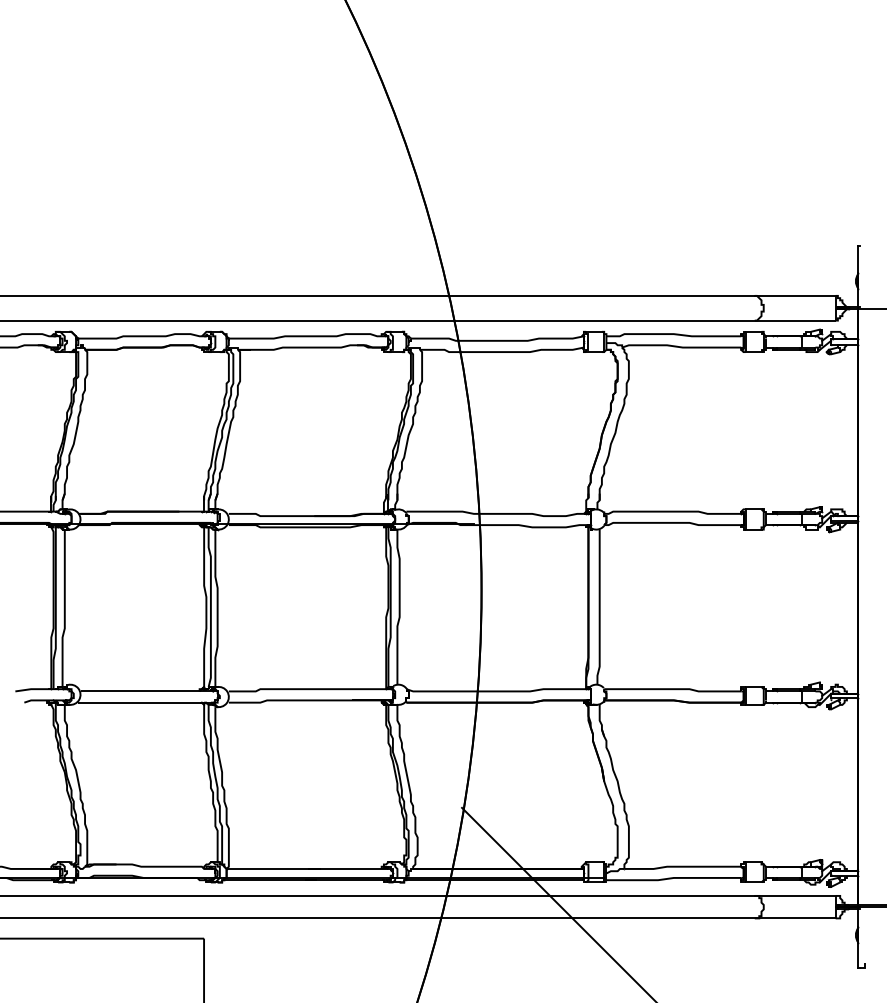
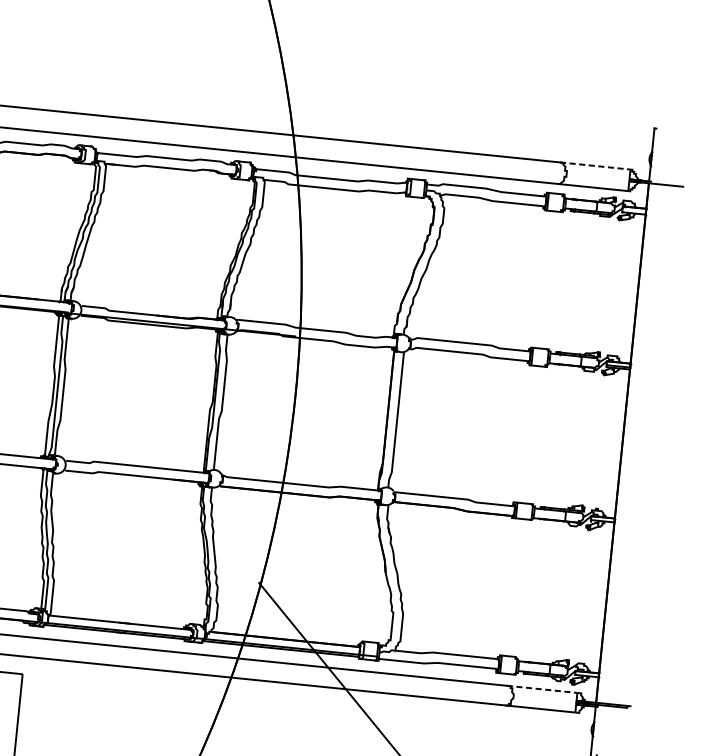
line: (795, 295) -> (595, 165), solid -> dashed
line: (795, 895) -> (542, 689), solid -> dashed

